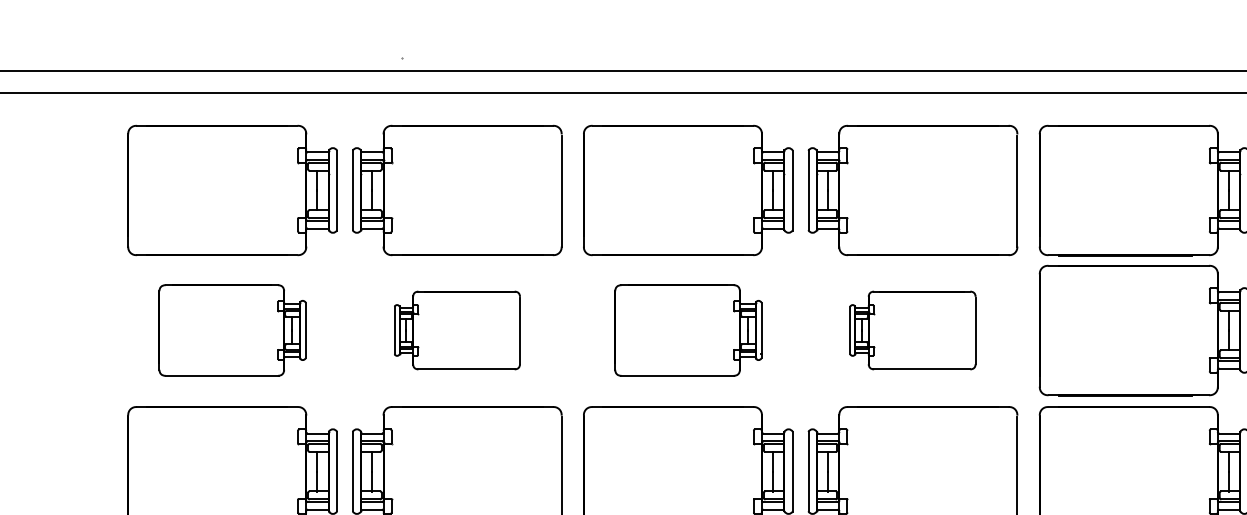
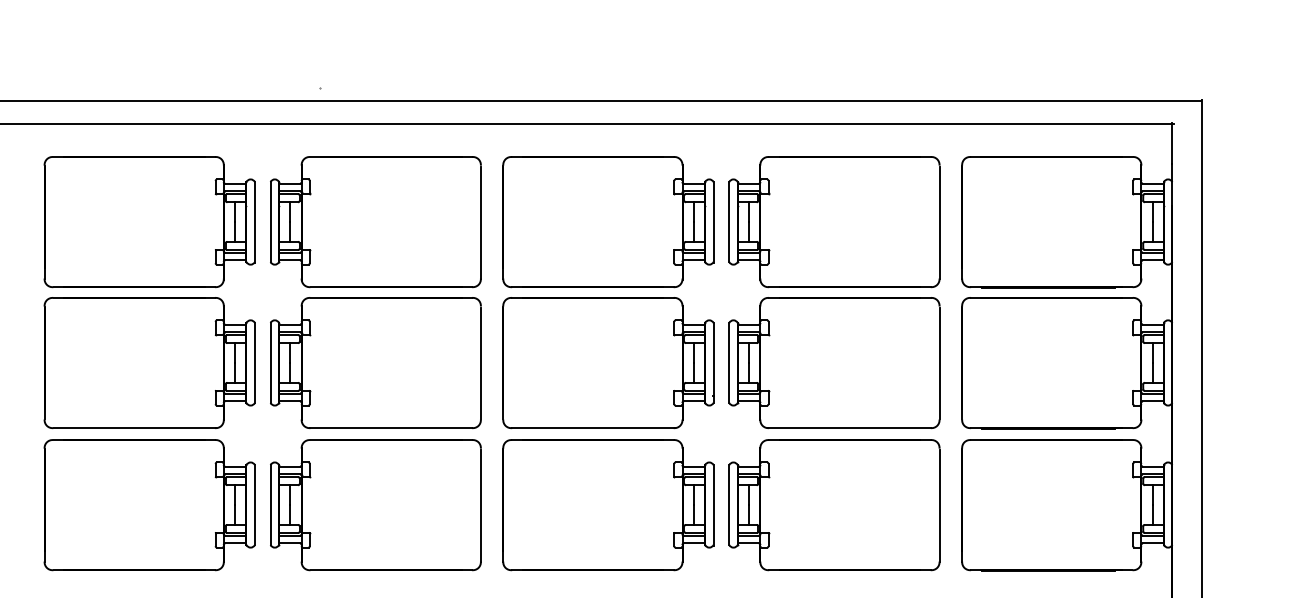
part: (232, 330) -> (149, 362), size x1.43
part: (456, 330) -> (375, 362), size x1.67
part: (688, 330) -> (608, 362), size x1.43
part: (912, 330) -> (834, 362), size x1.67

